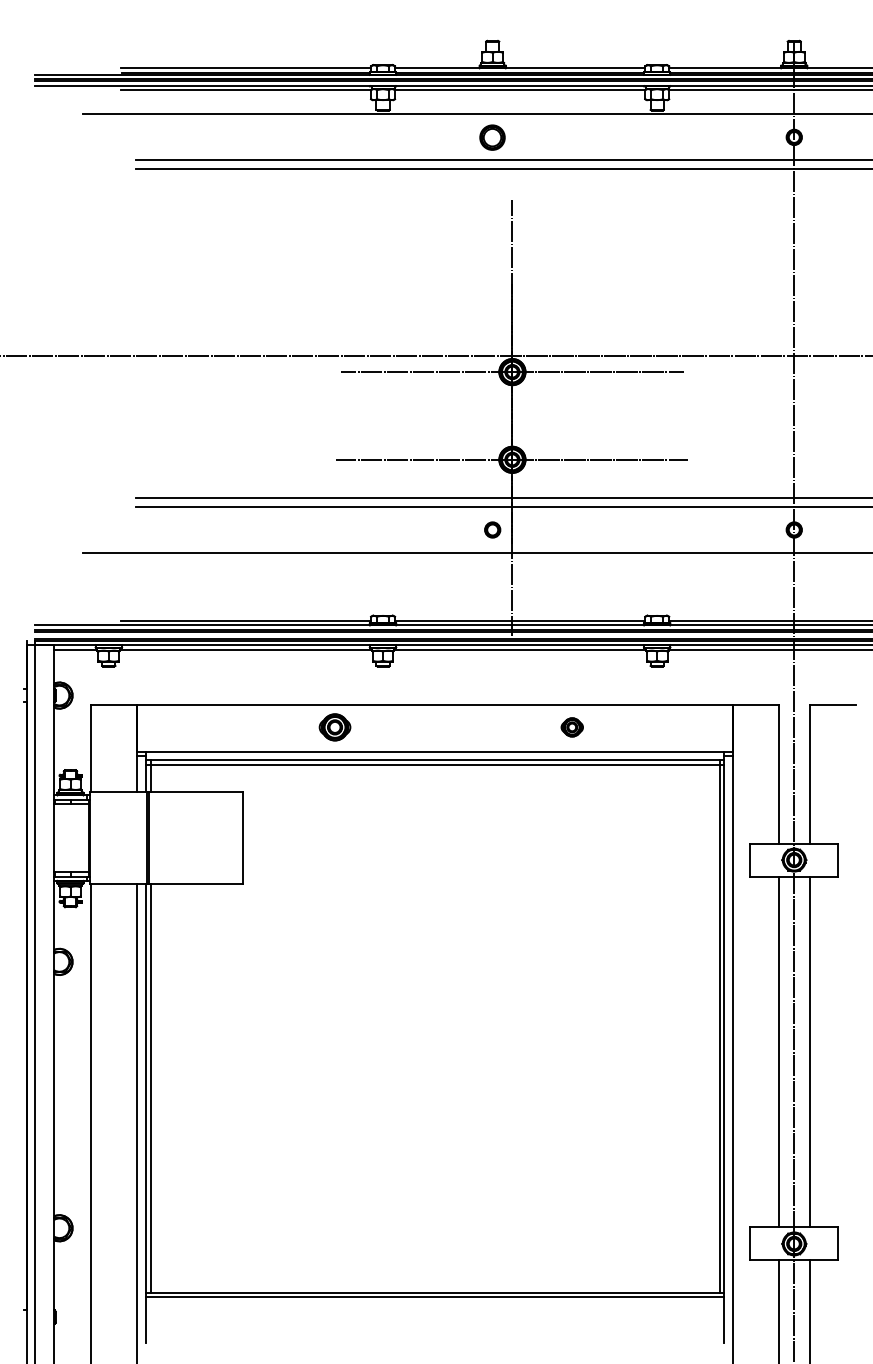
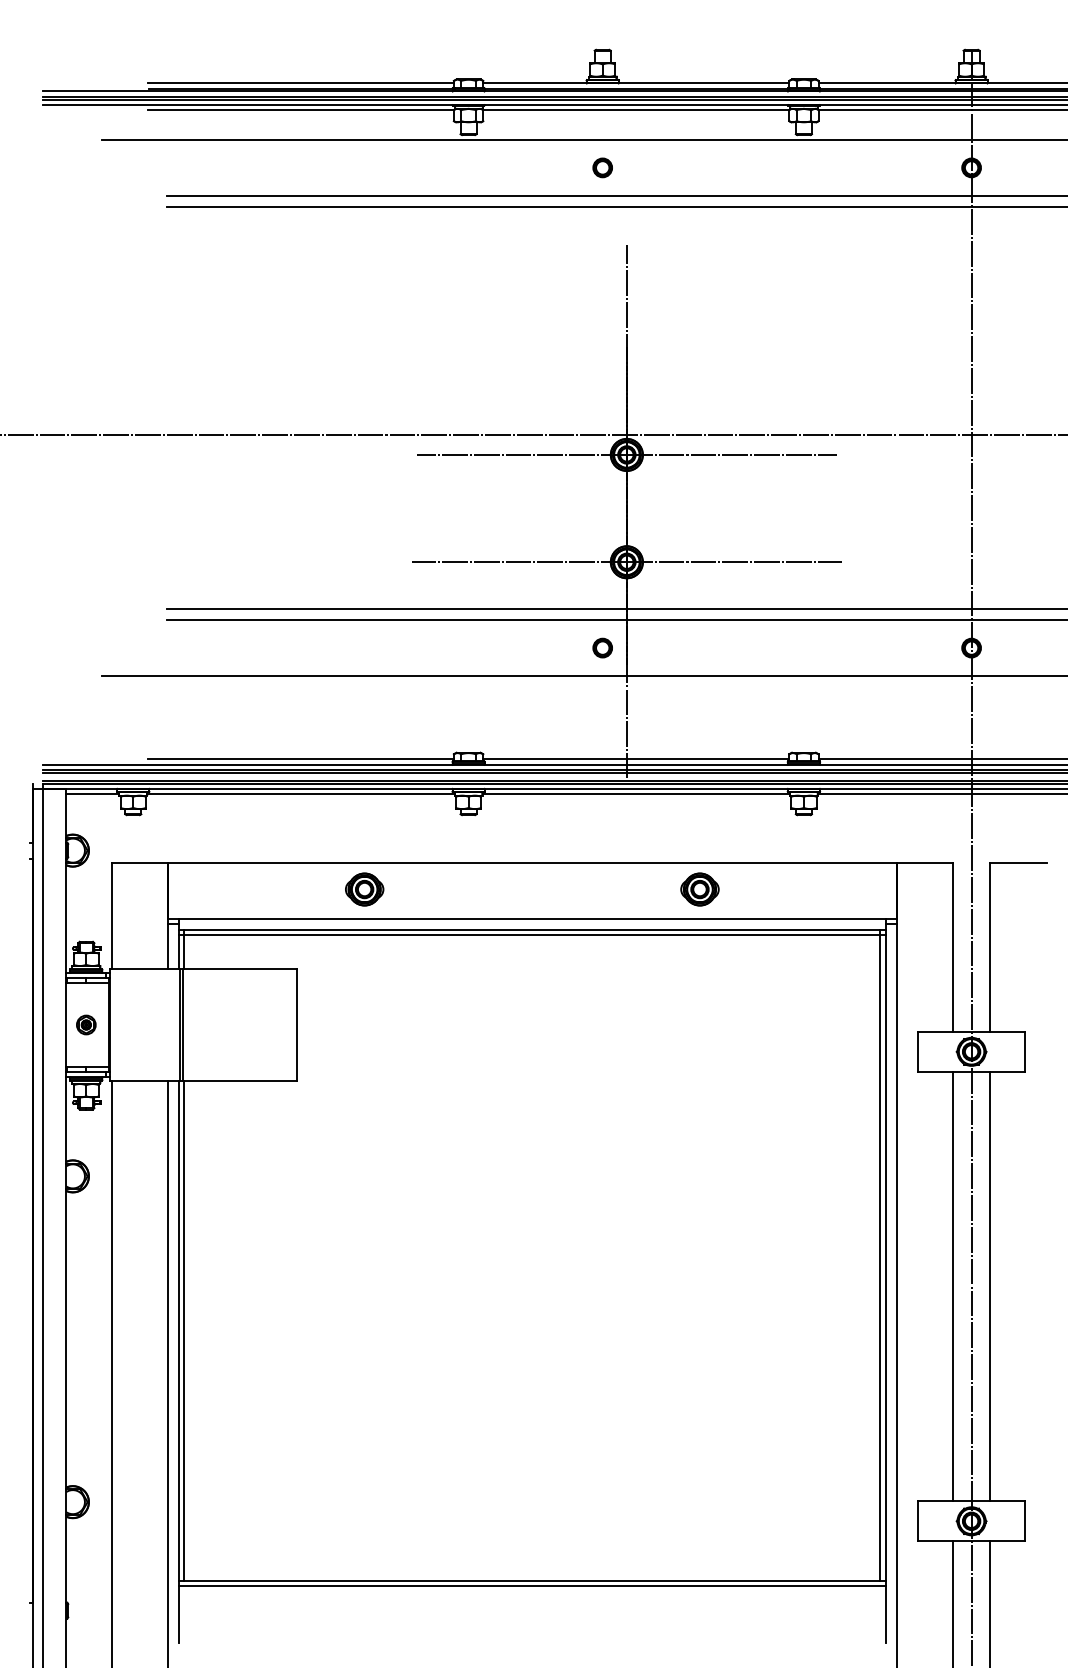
part: (492, 136) -> (602, 166), size x0.62
part: (334, 727) -> (363, 889), moved
part: (572, 727) -> (700, 889), size x1.43
part: (70, 837) -> (86, 1024), added

